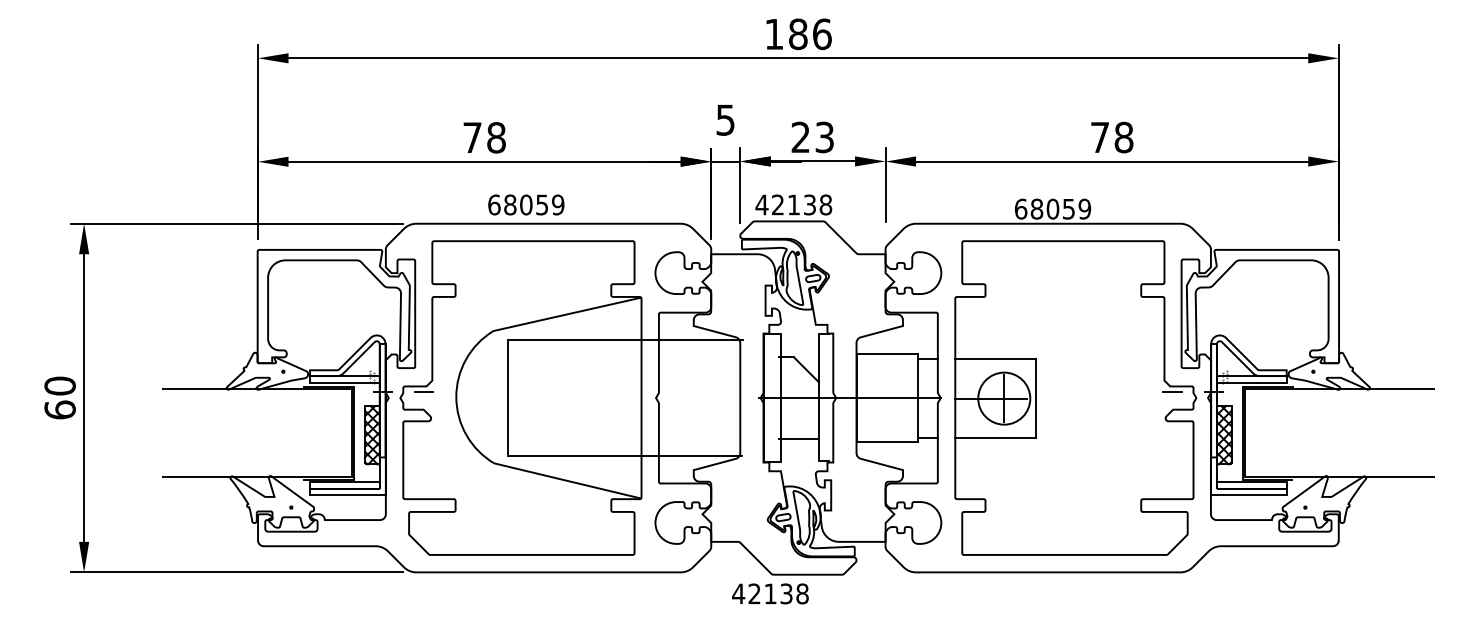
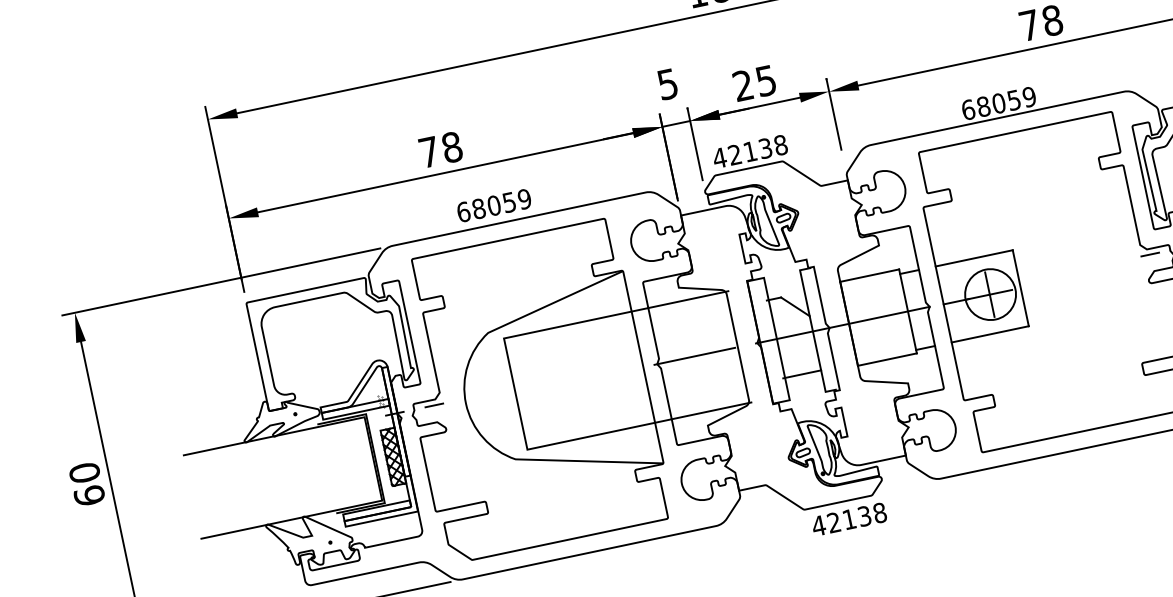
text: (824, 136) -> (765, 80), 23 -> 25
line: (695, 398) -> (695, 356), added
text: (770, 593) -> (849, 519), moved

